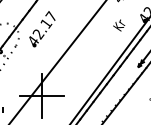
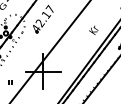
text: (118, 24) -> (93, 29), moved

